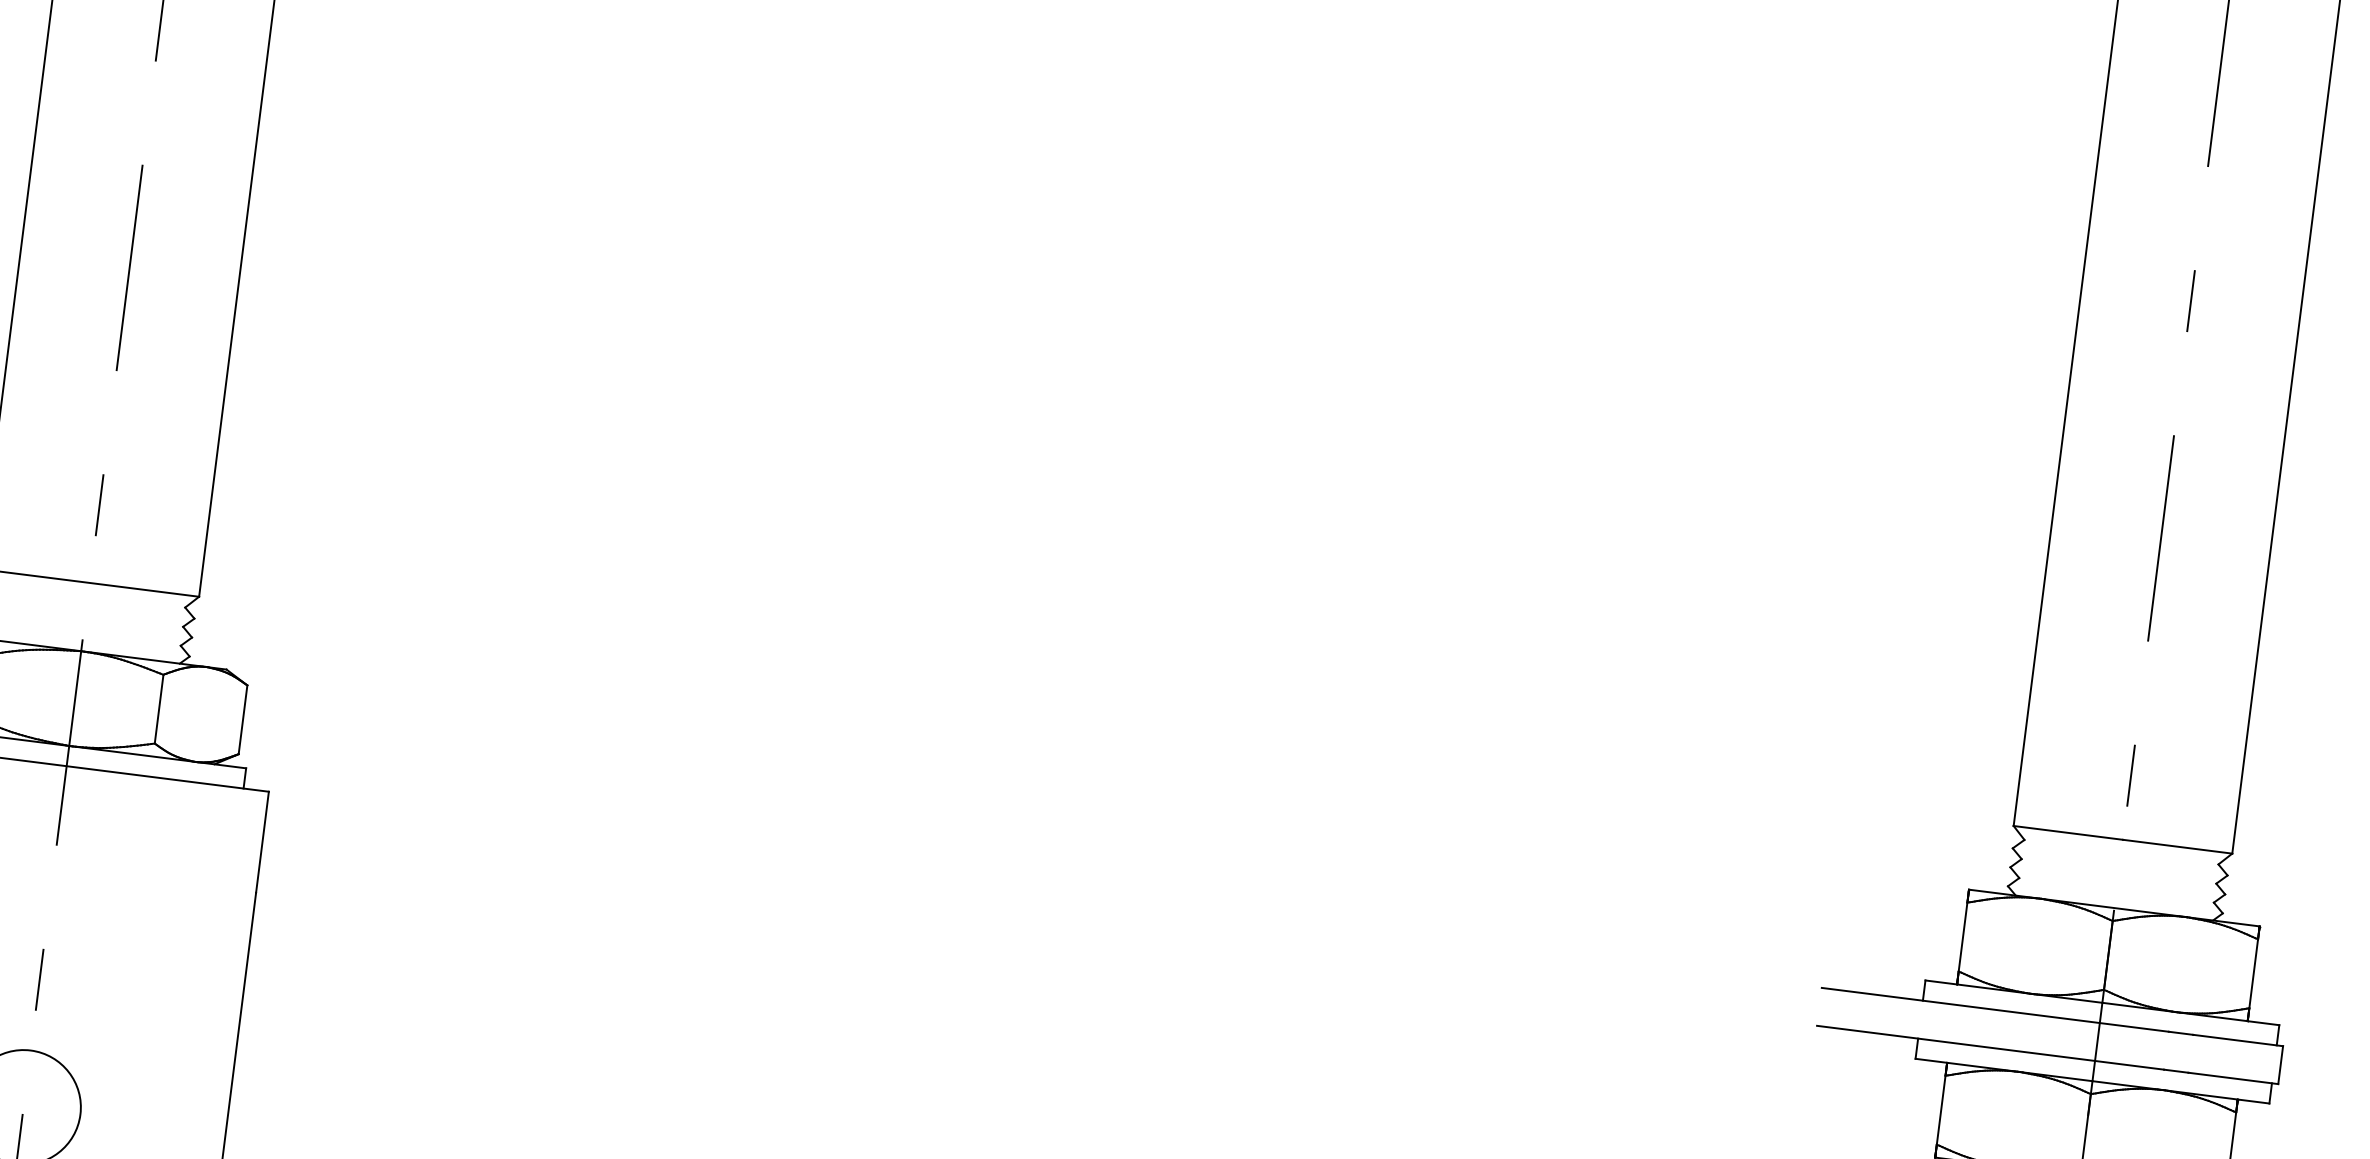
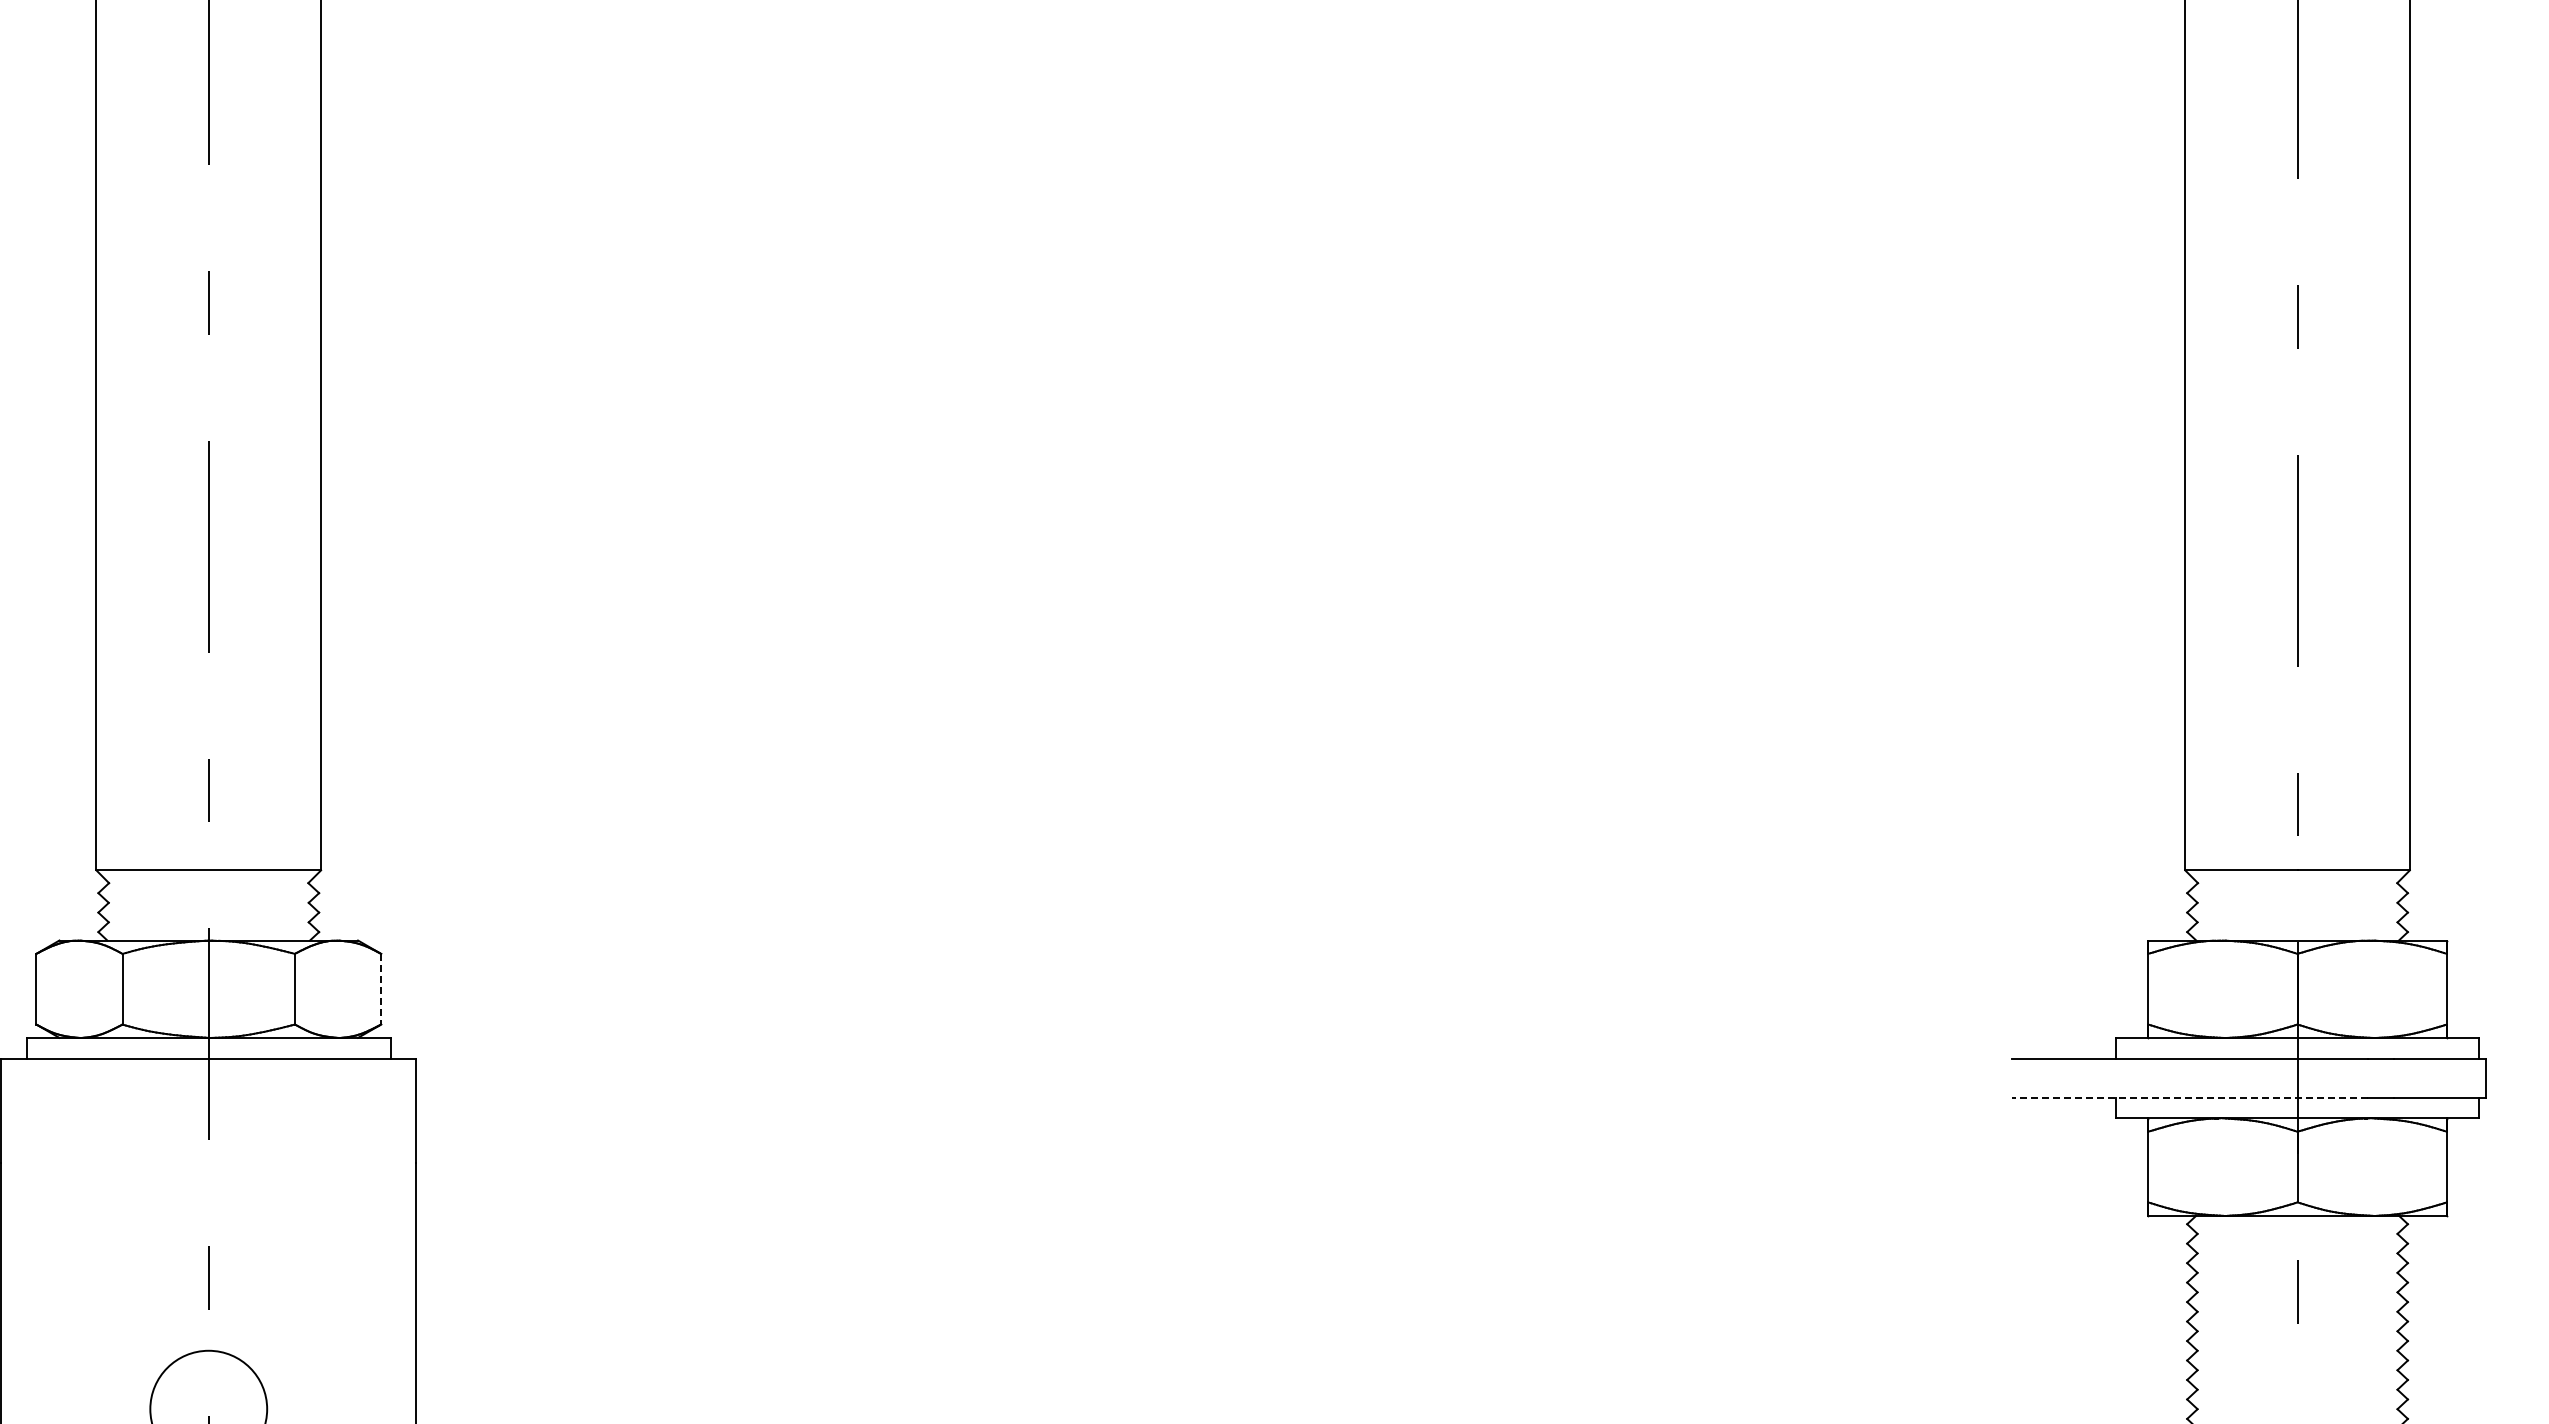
line: (243, 720) -> (381, 989), solid -> dashed
line: (1989, 1047) -> (2189, 1097), solid -> dashed

